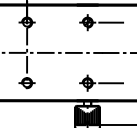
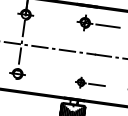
part: (101, 82) -> (90, 83), size x0.7

